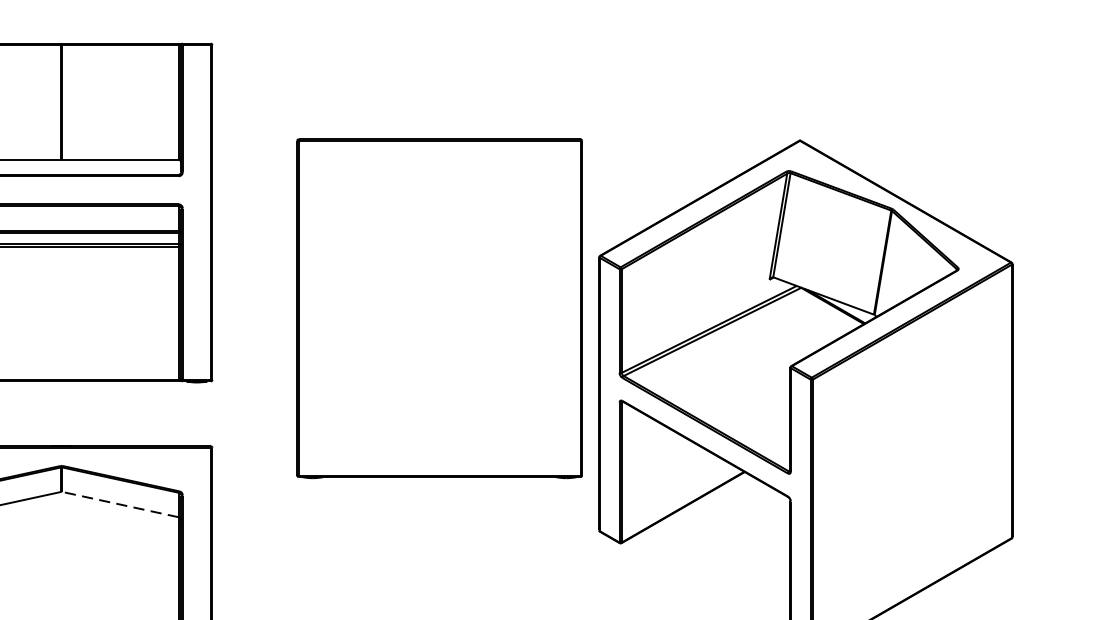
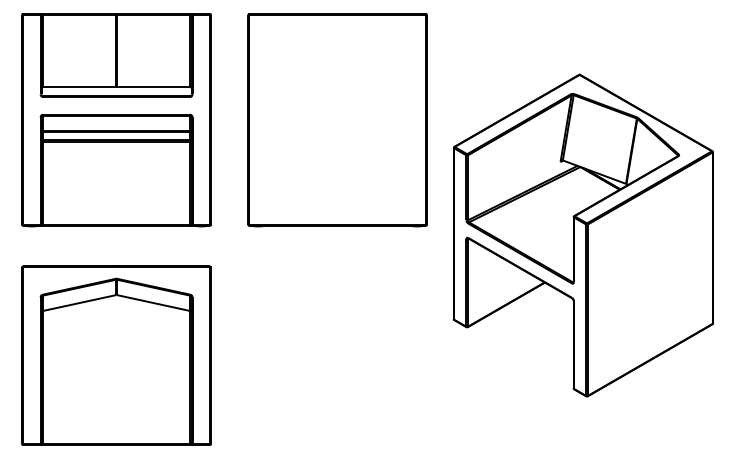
part: (439, 309) -> (337, 120), moved
line: (118, 503) -> (152, 302), dashed -> solid

